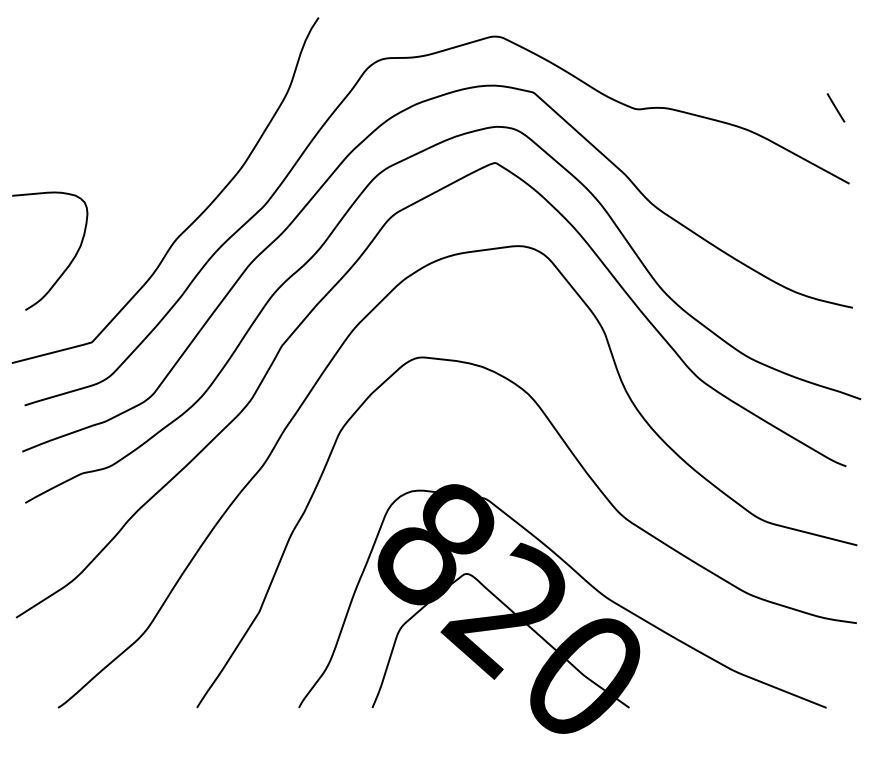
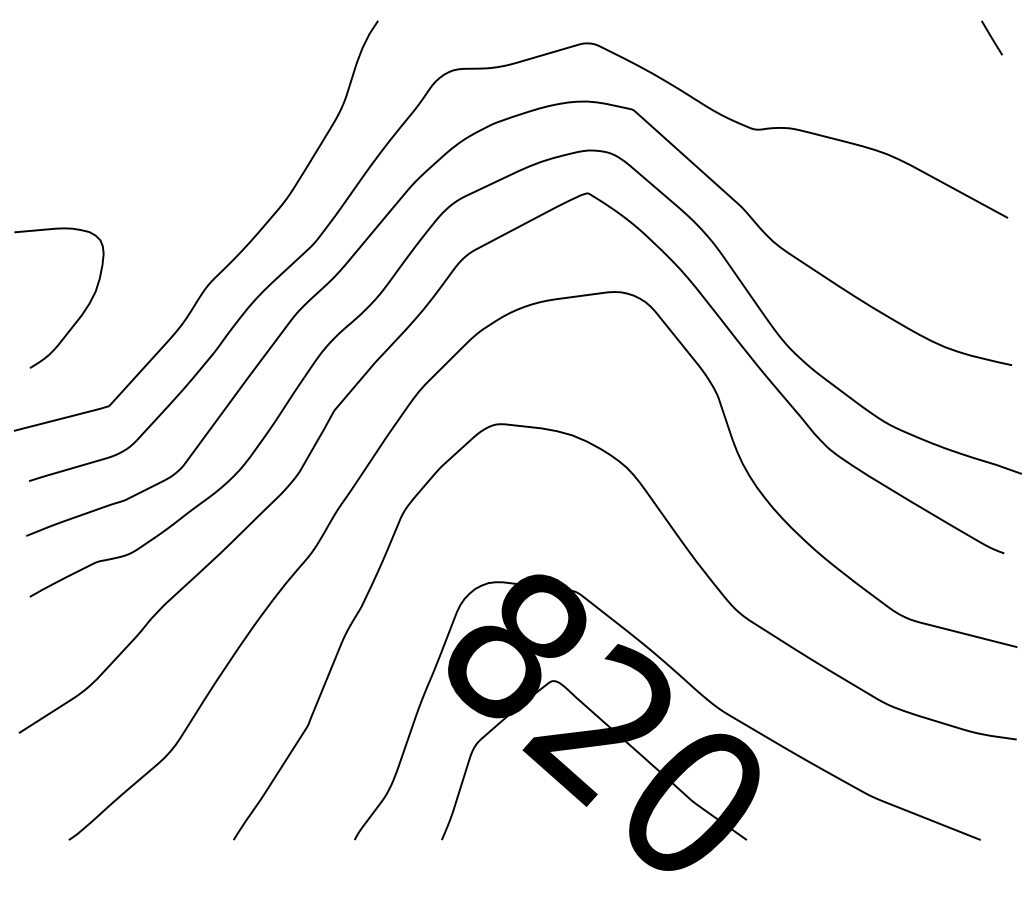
line: (835, 107) -> (991, 37), moved

